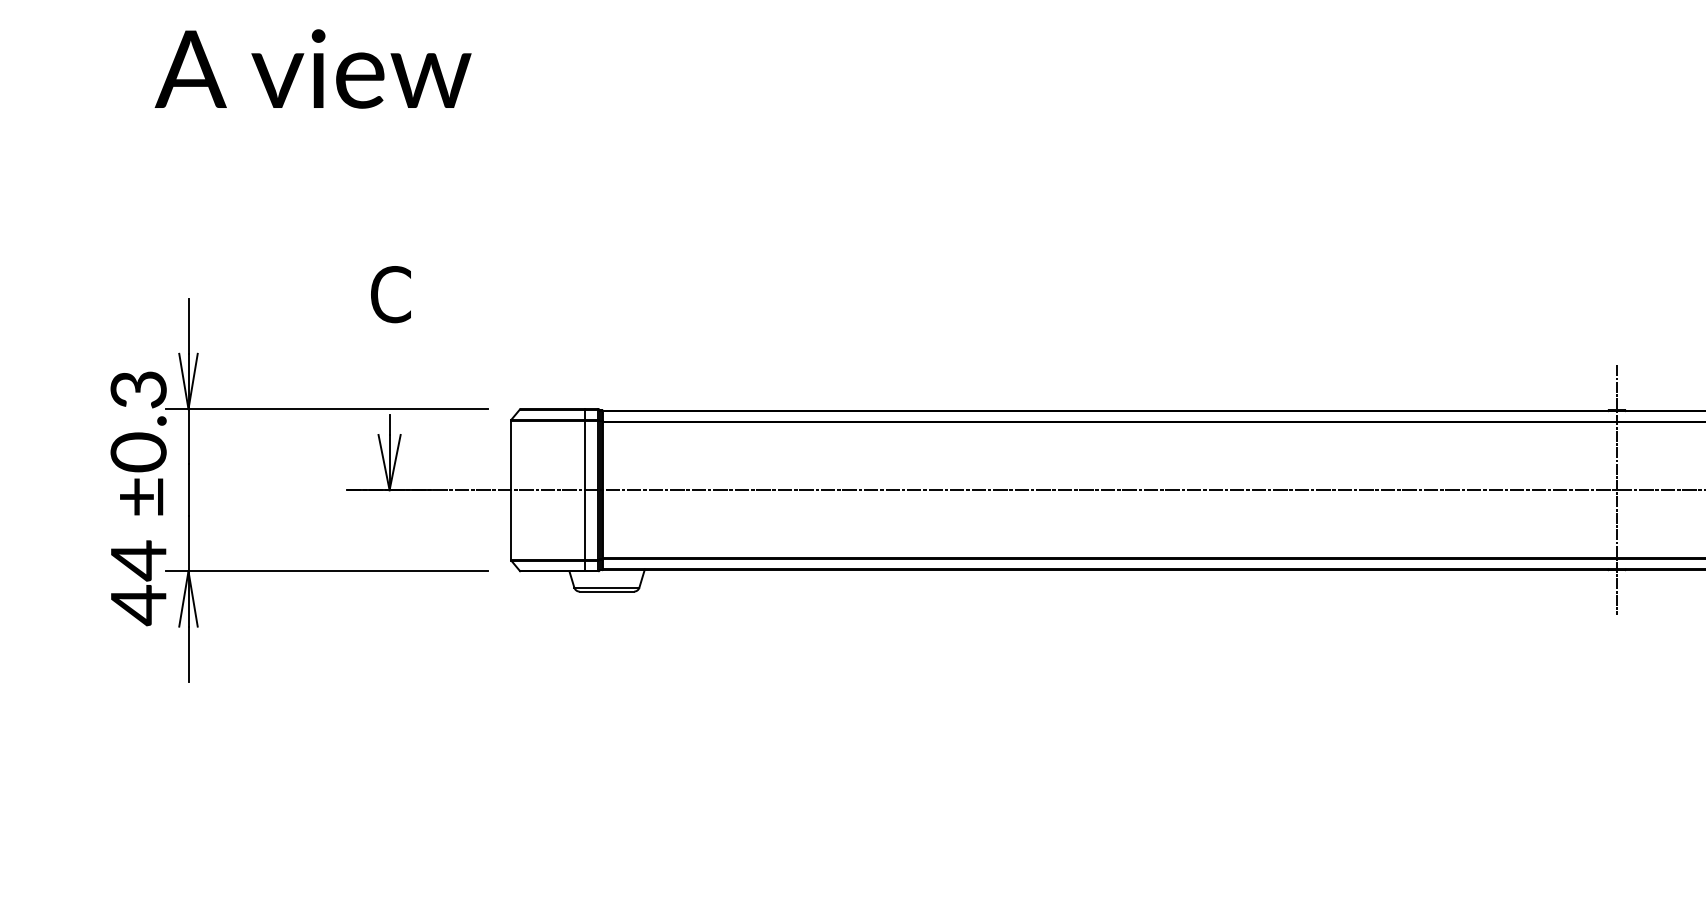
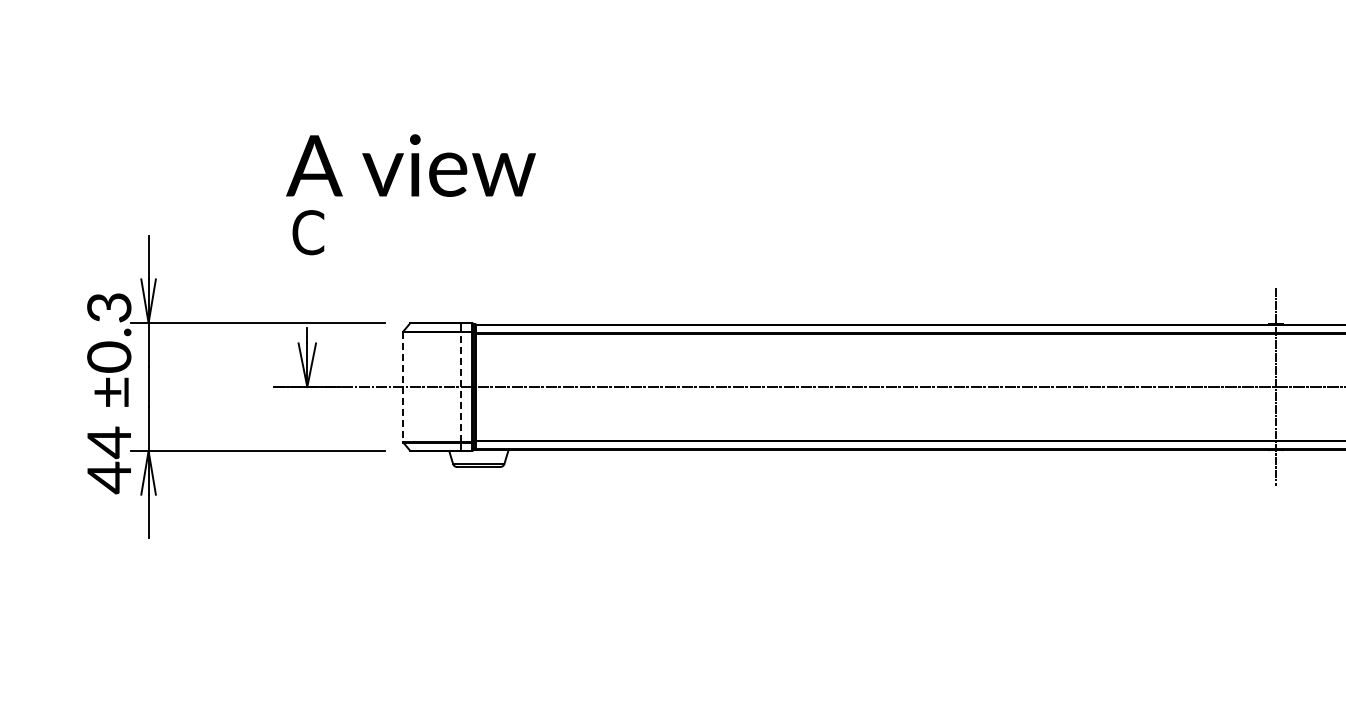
text: (312, 68) -> (410, 165), moved
line: (511, 490) -> (403, 387), solid -> dashed
line: (584, 490) -> (461, 387), solid -> dashed

